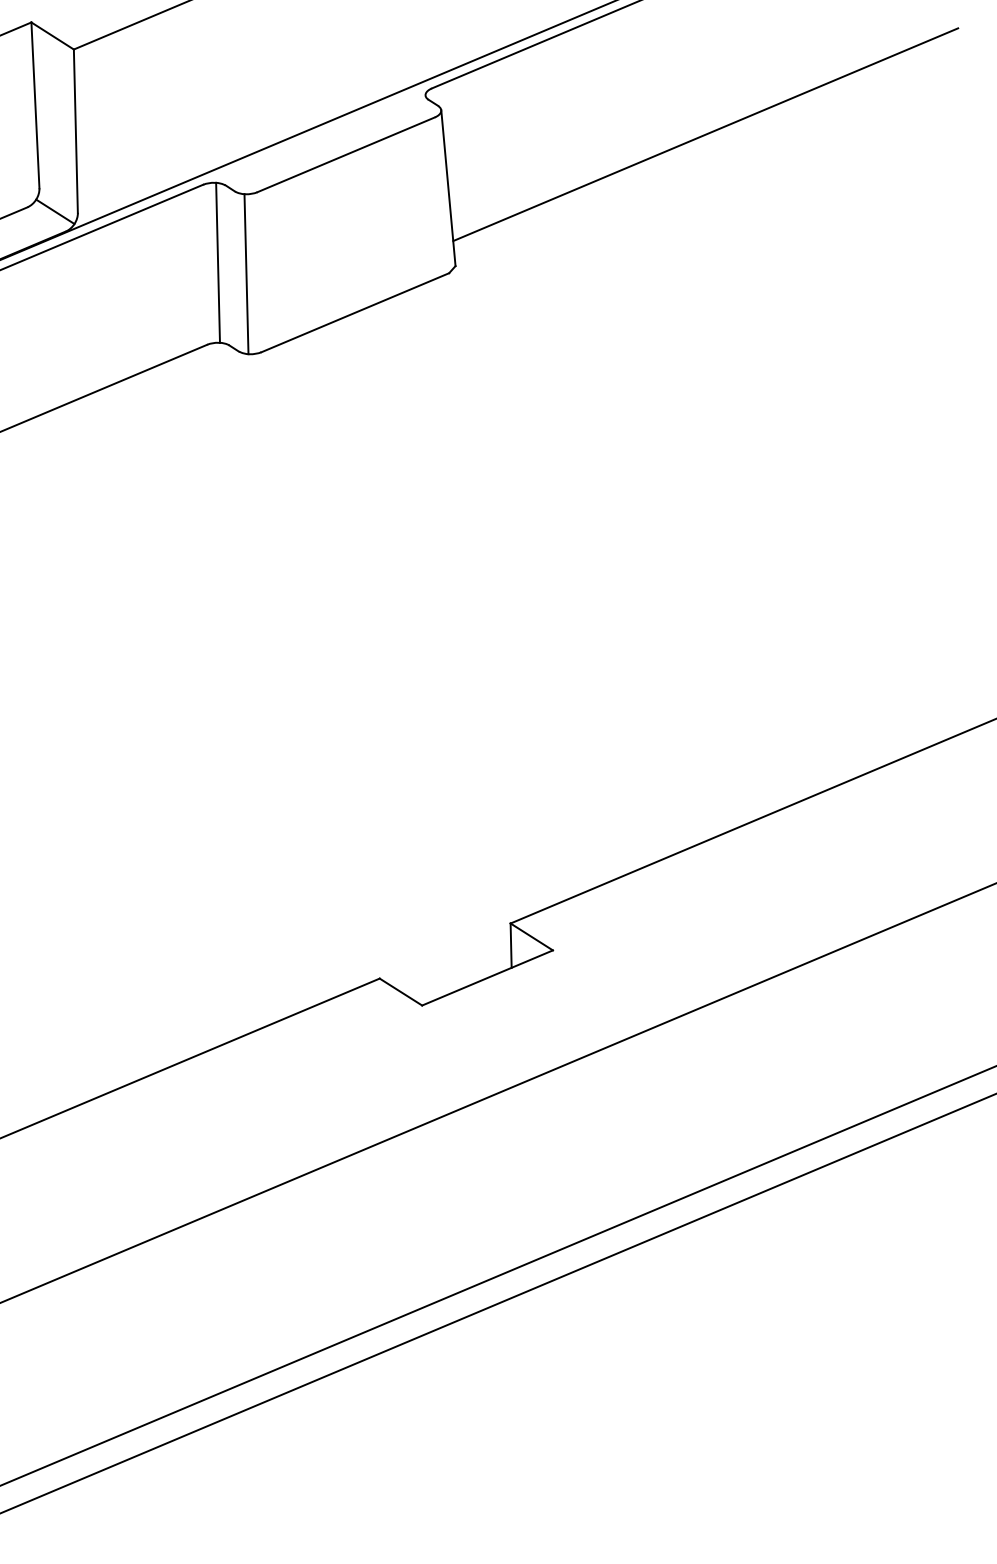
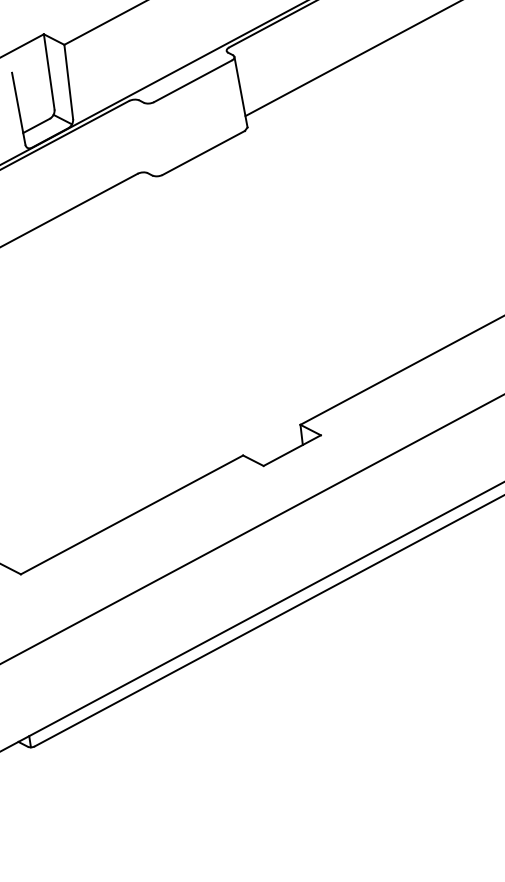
line: (216, 261) -> (138, 135), removed
line: (246, 273) -> (152, 139), removed

